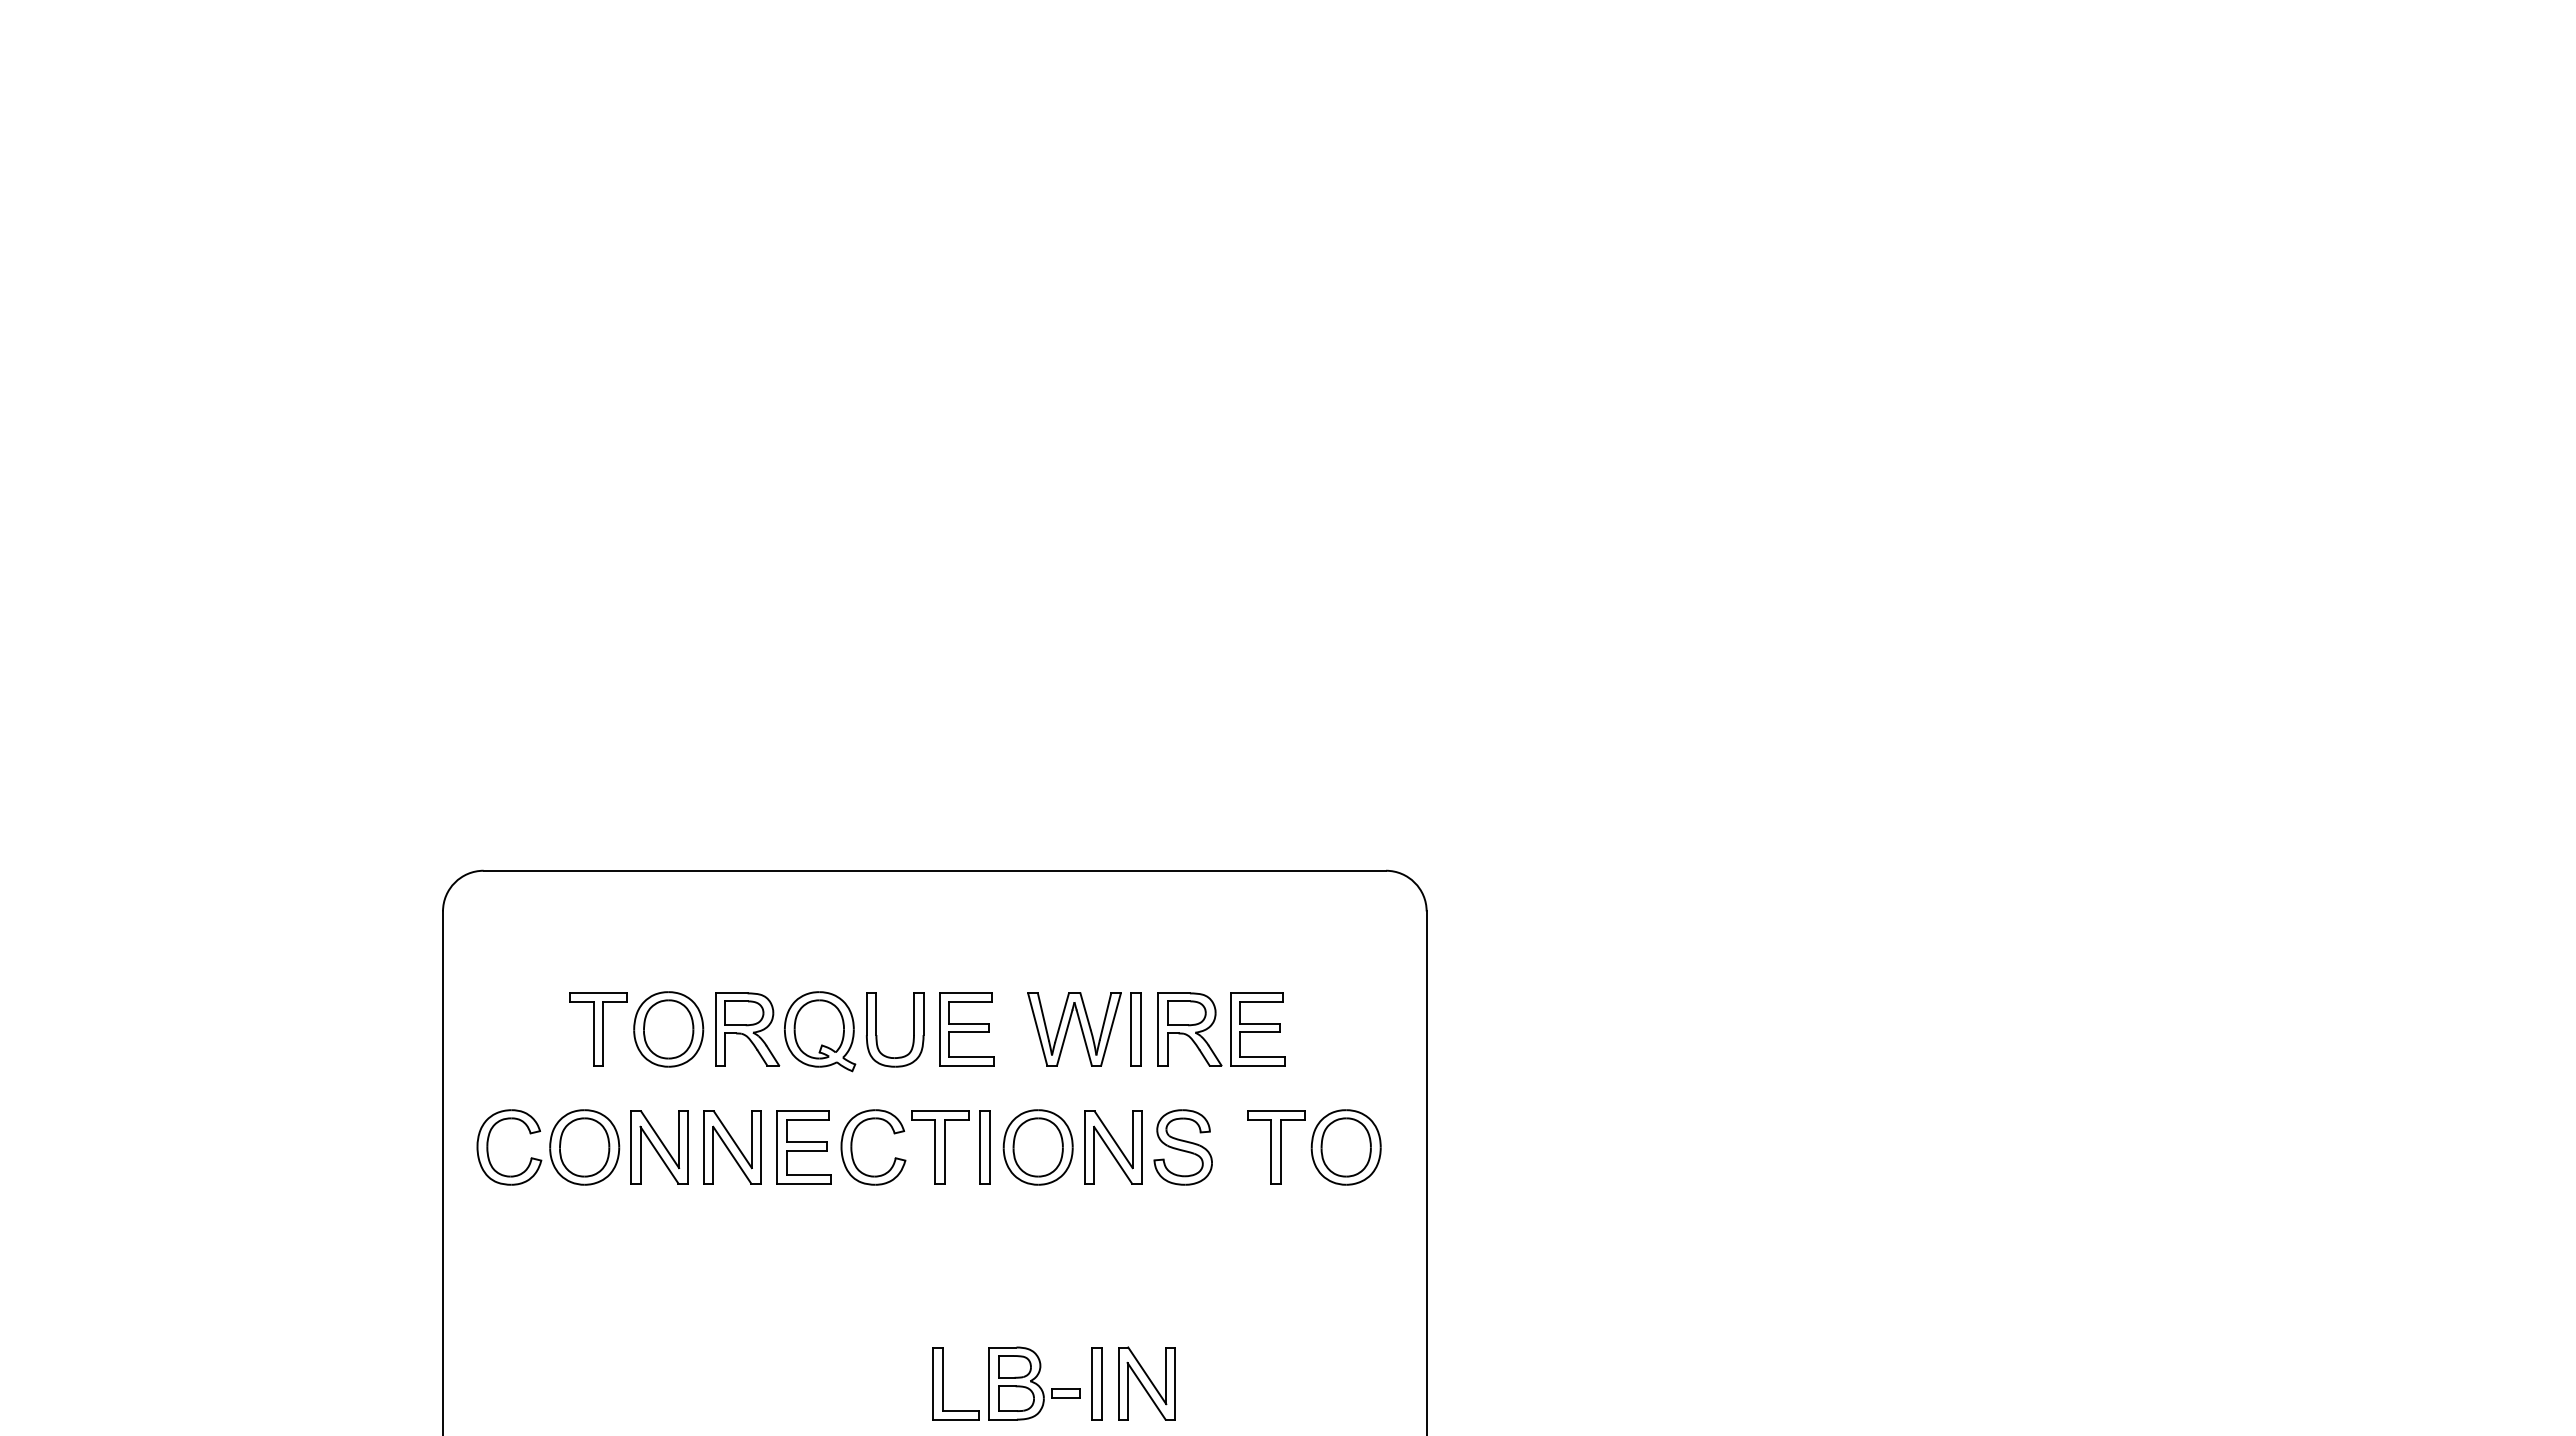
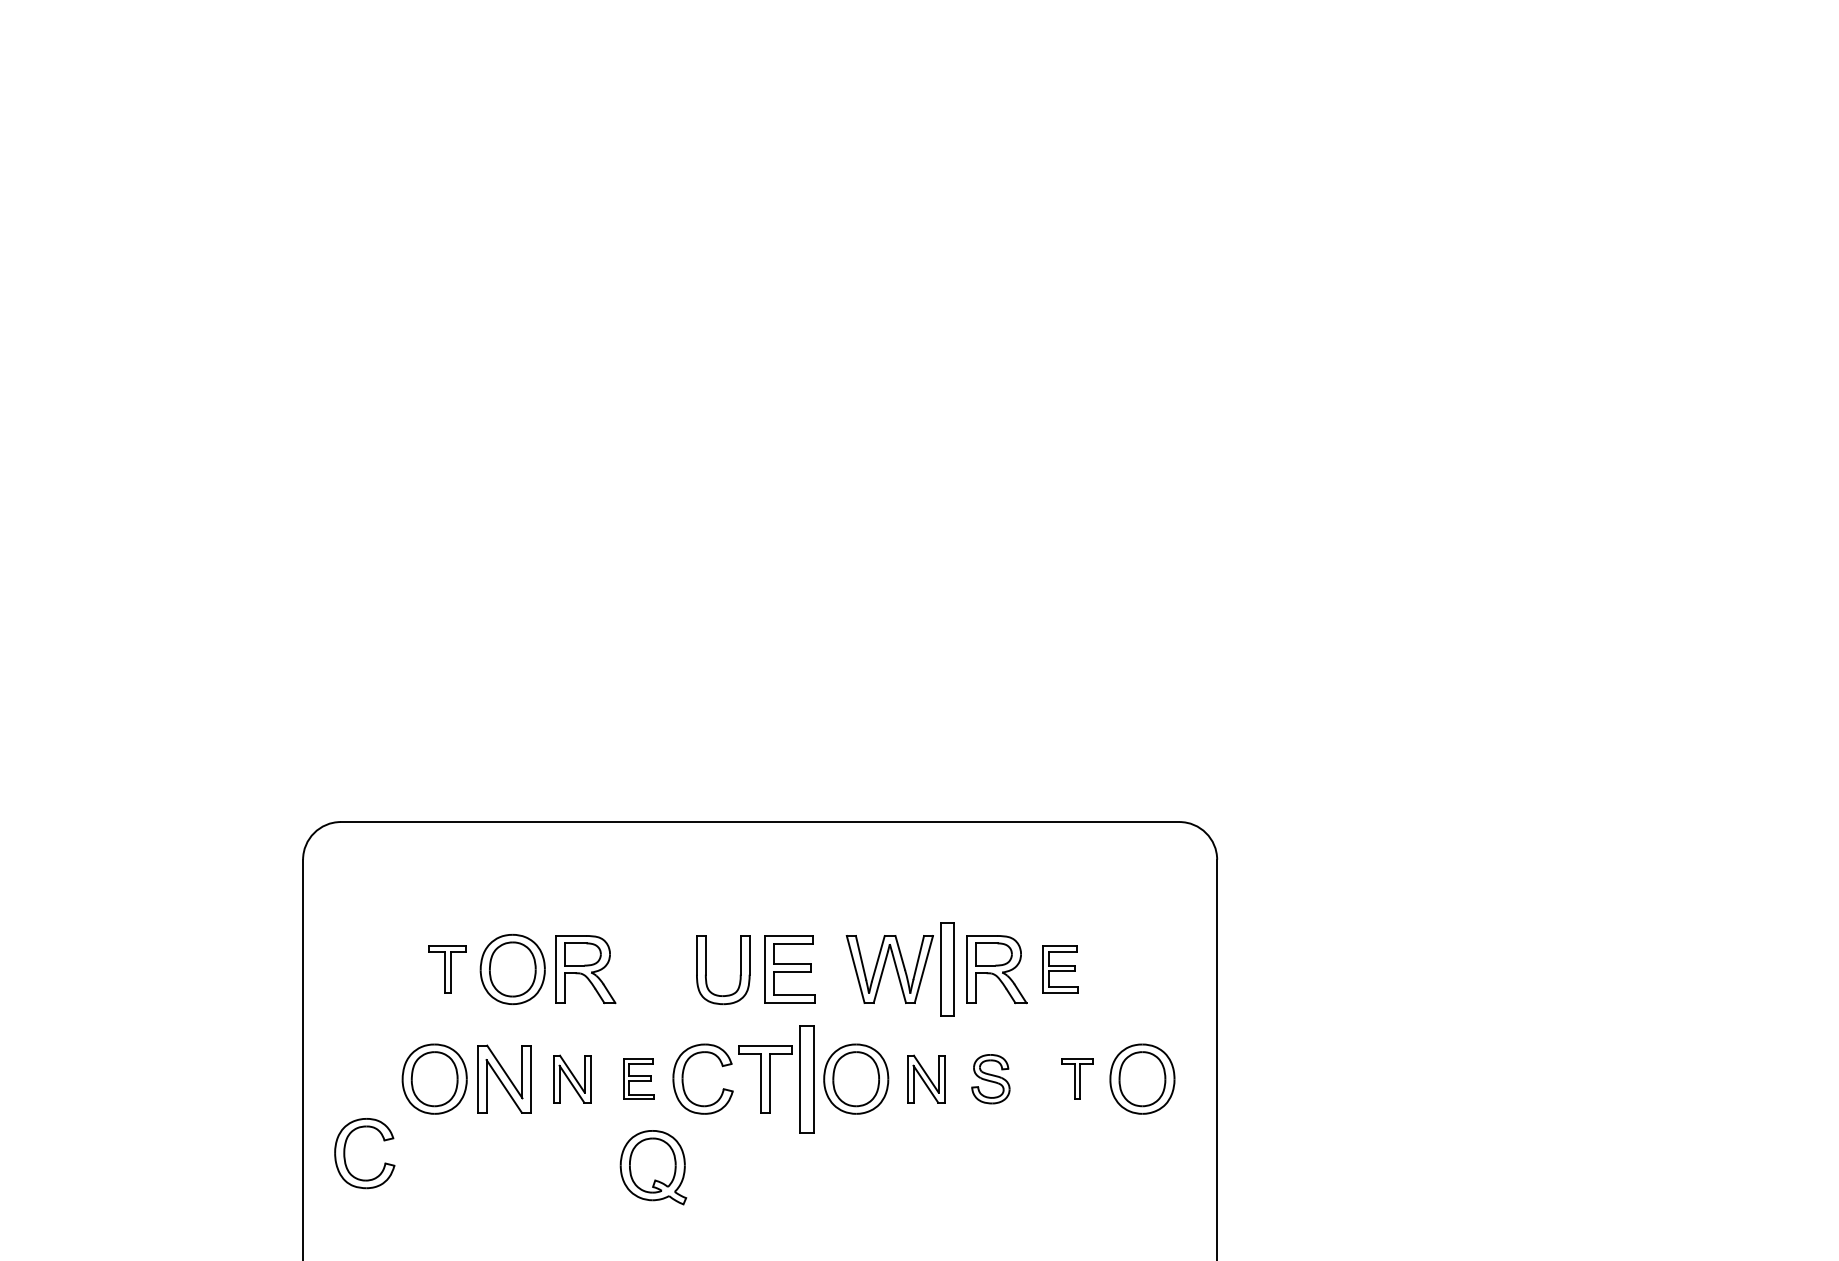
part: (598, 1029) -> (447, 969), size x0.7
part: (1135, 1029) -> (946, 969), size x1.4
part: (1257, 1029) -> (1059, 969), size x0.7
part: (820, 1031) -> (653, 1167), moved
part: (488, 1147) -> (345, 1153), moved
part: (732, 1147) -> (572, 1079), size x0.7
part: (803, 1147) -> (638, 1079), size x0.6
part: (984, 1147) -> (806, 1079), size x1.6
part: (1113, 1147) -> (926, 1079), size x0.7
part: (1182, 1147) -> (990, 1079), size x0.7
part: (1276, 1147) -> (1077, 1079), size x0.6

